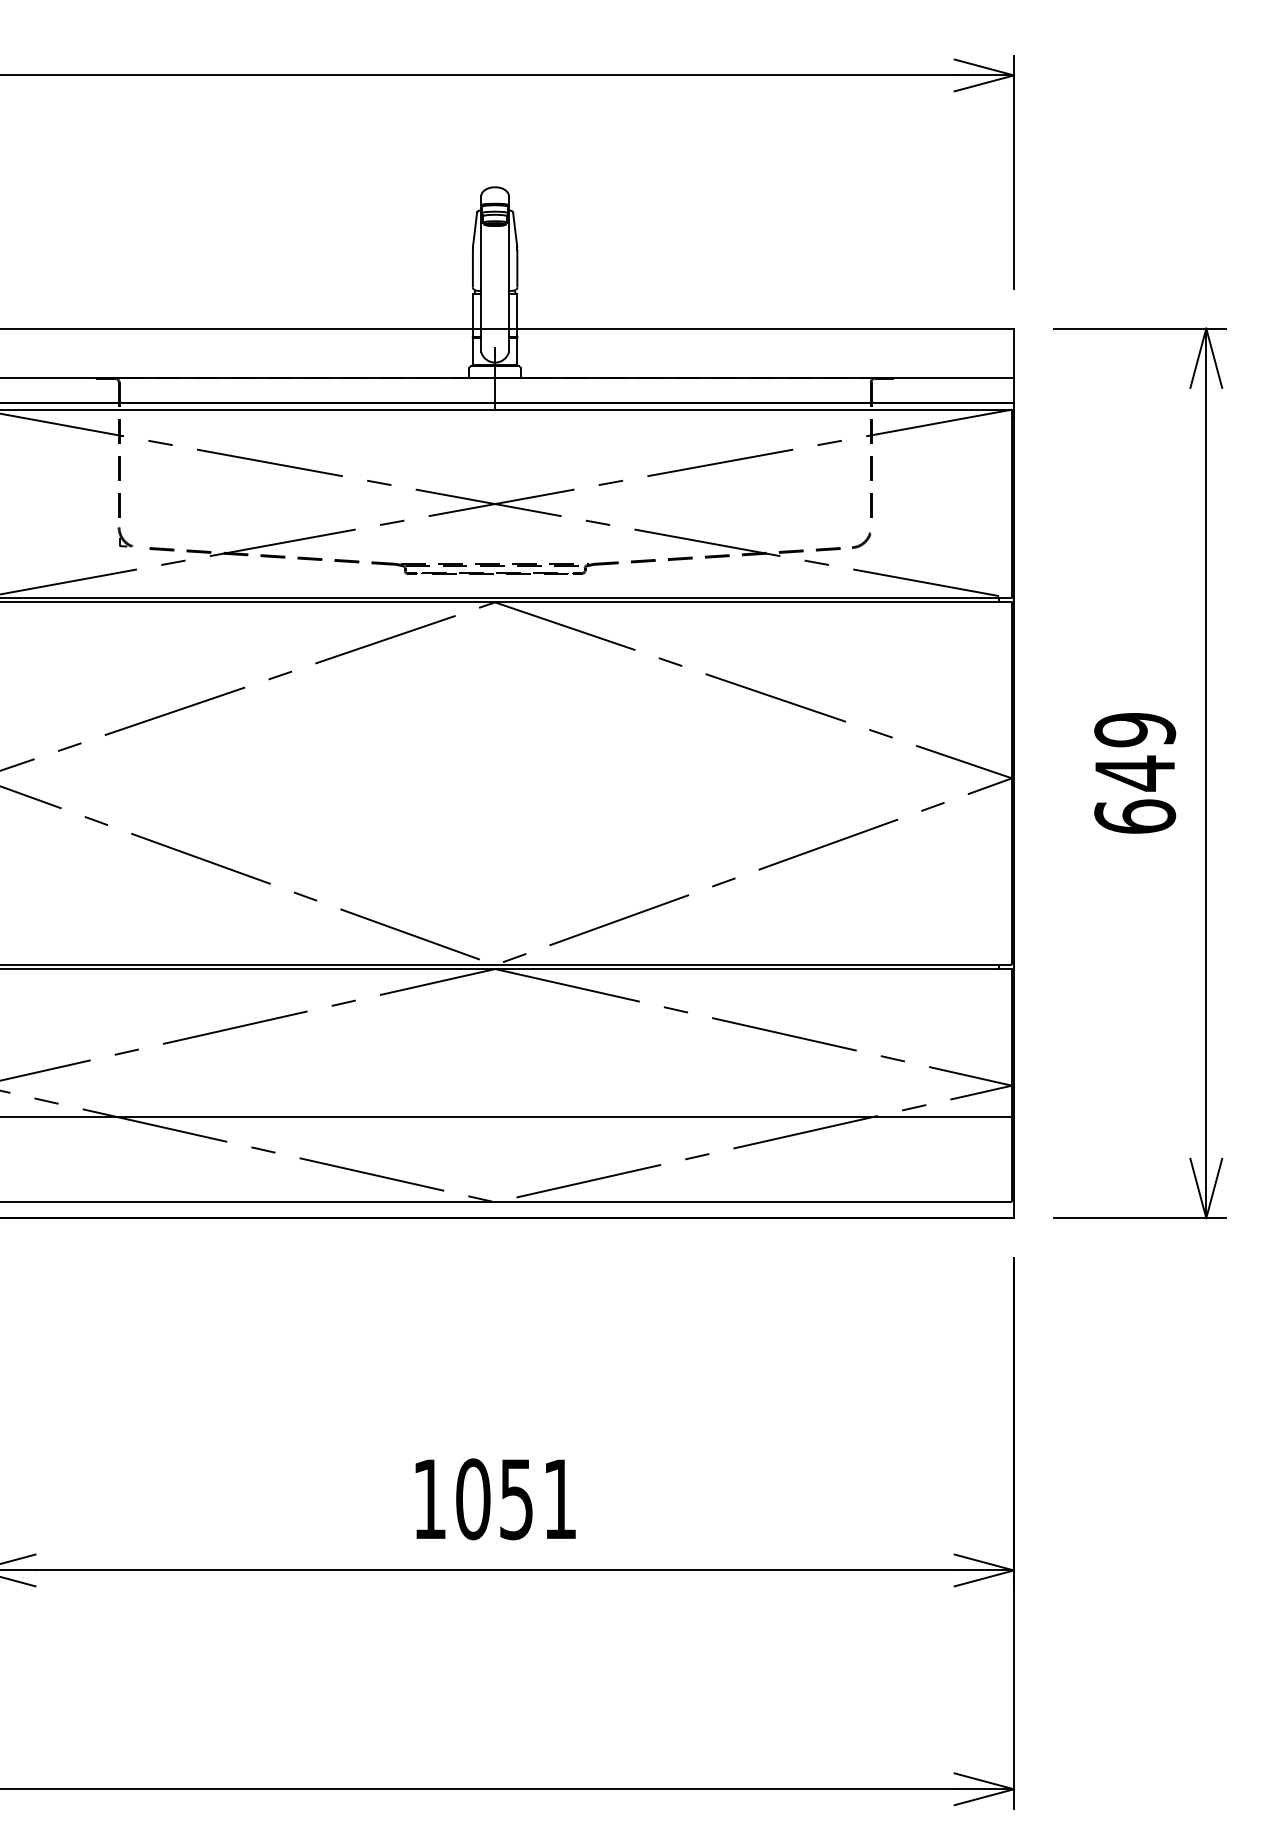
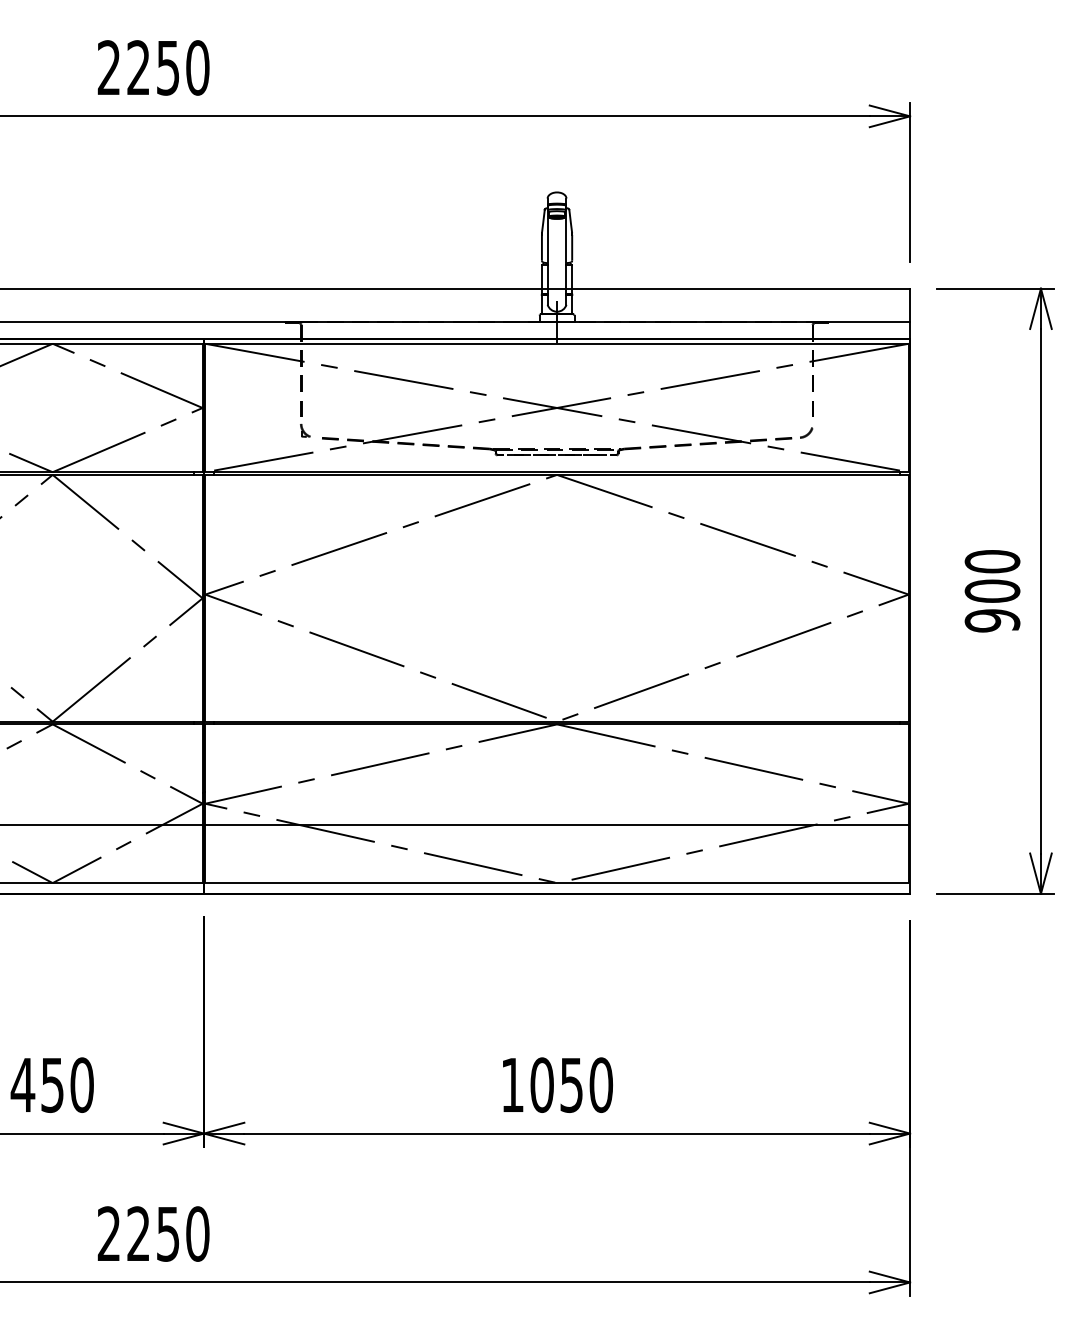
text: (1135, 773) -> (992, 591), 649 -> 900
text: (560, 1498) -> (601, 1084), 1051 -> 1050

